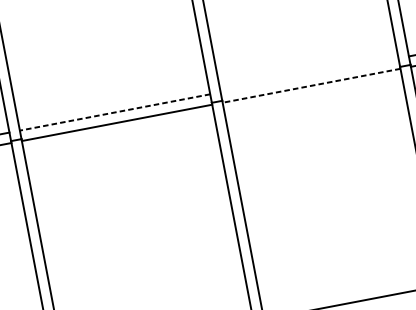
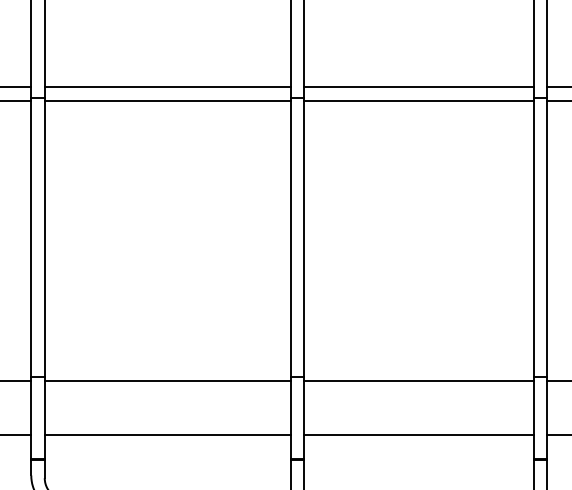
line: (309, 75) -> (418, 87), added
line: (311, 85) -> (419, 100), dashed -> solid
line: (114, 112) -> (167, 87), dashed -> solid

